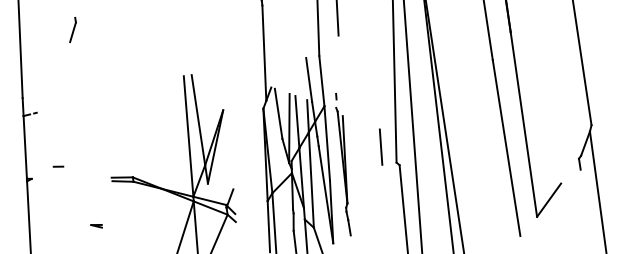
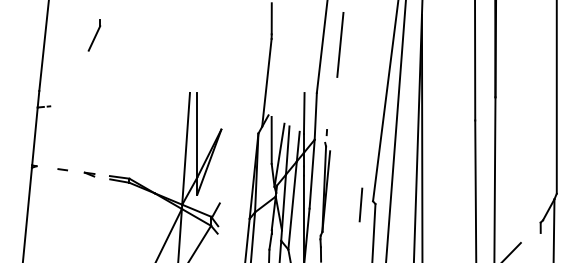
part: (72, 30) -> (94, 35), size x1.43
line: (380, 146) -> (360, 204), moved
line: (58, 166) -> (62, 169), moved
part: (96, 226) -> (89, 174), moved

